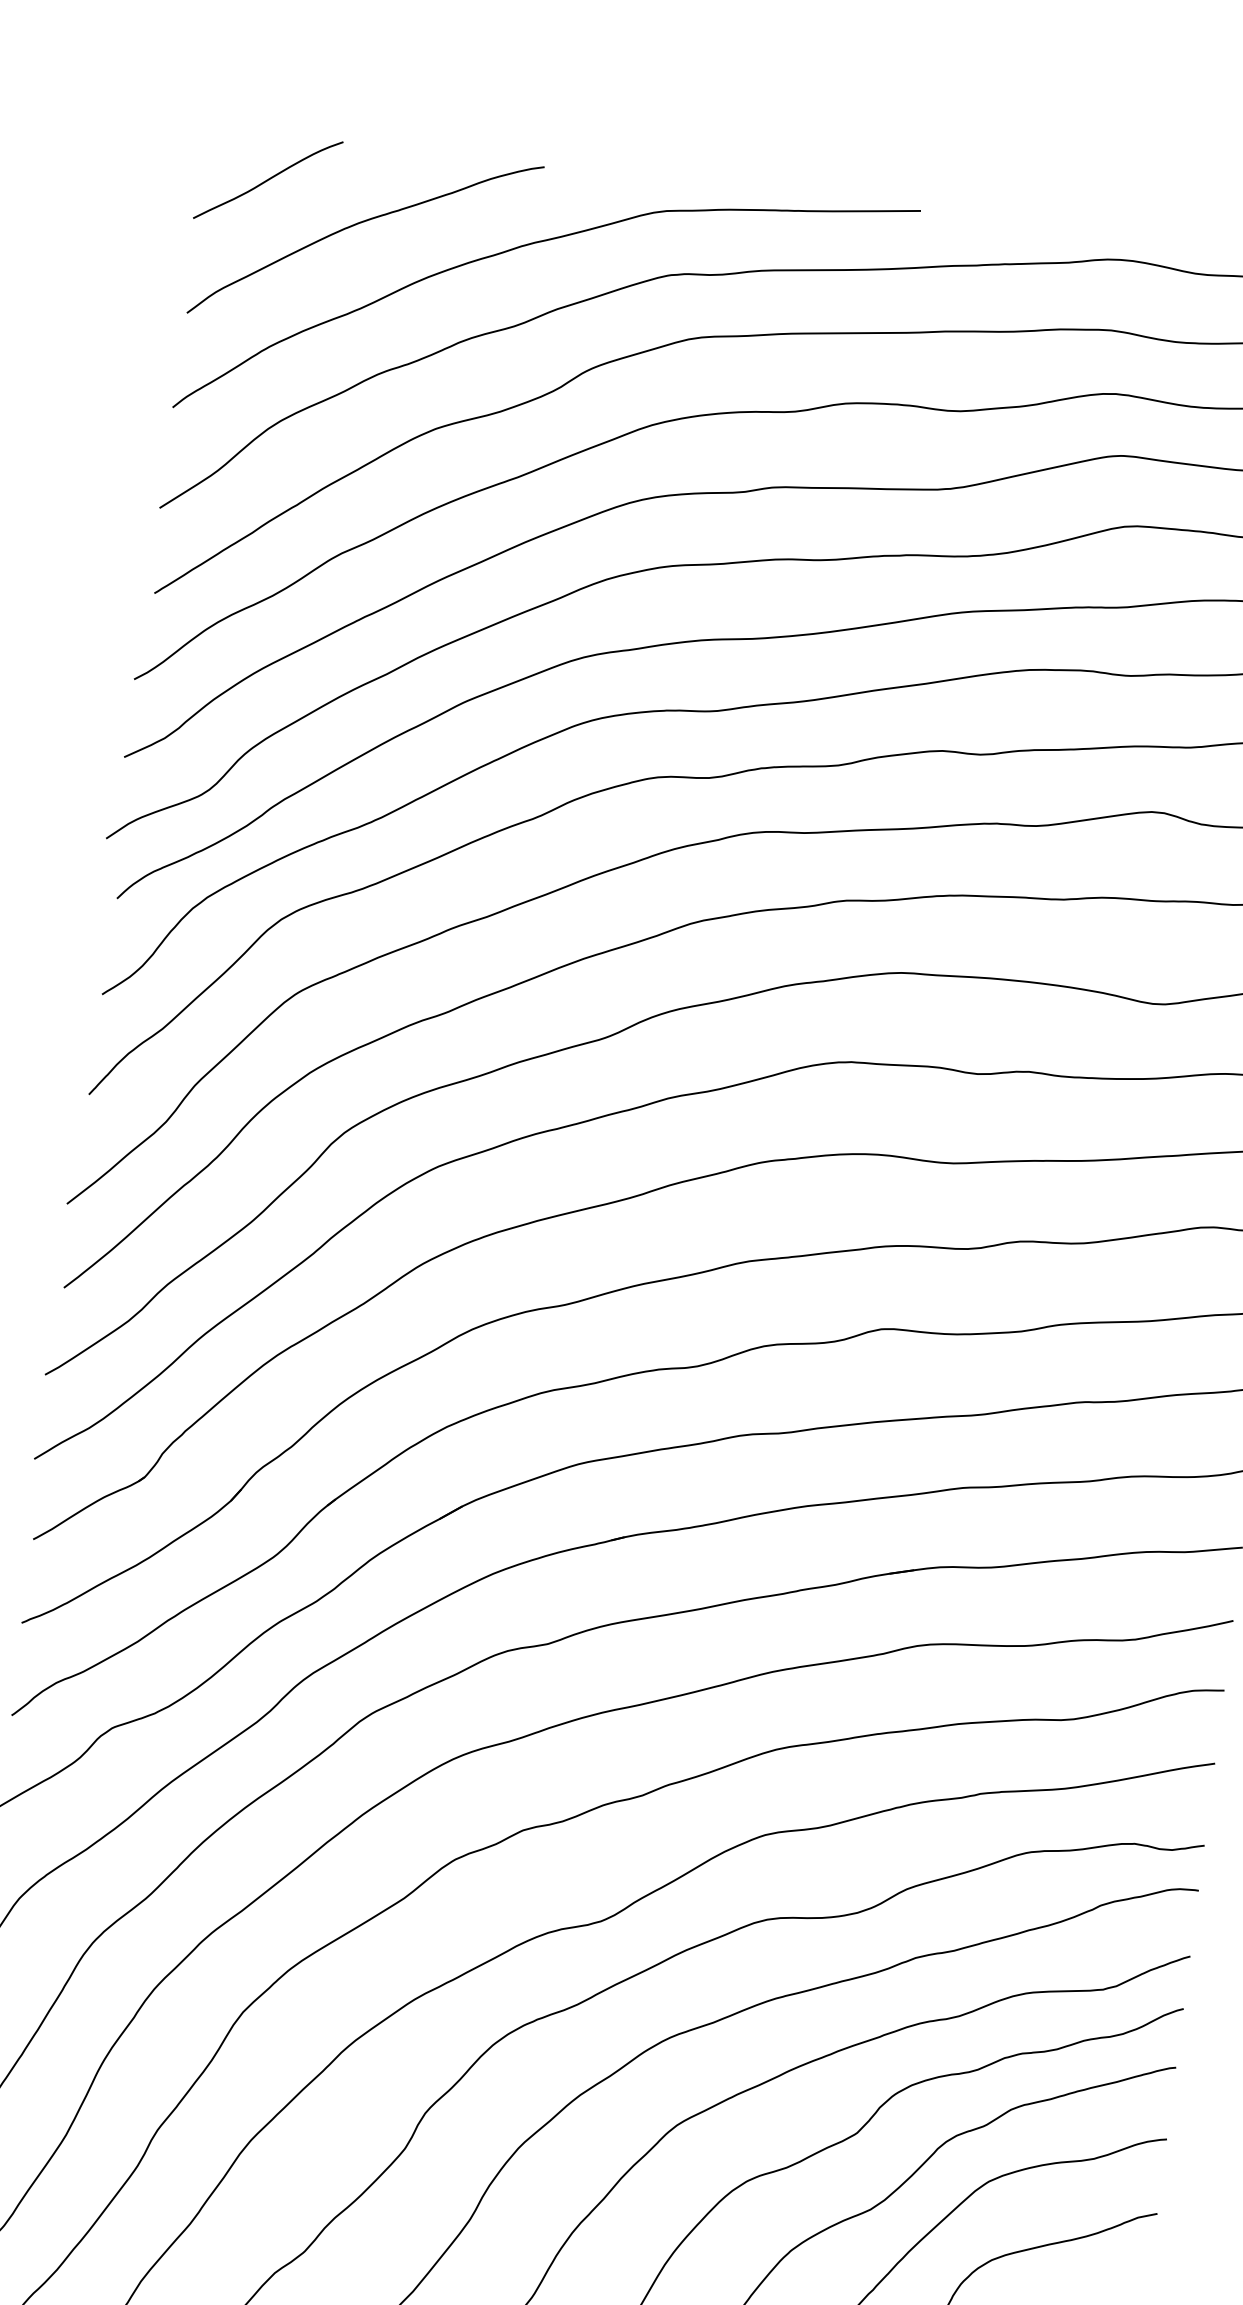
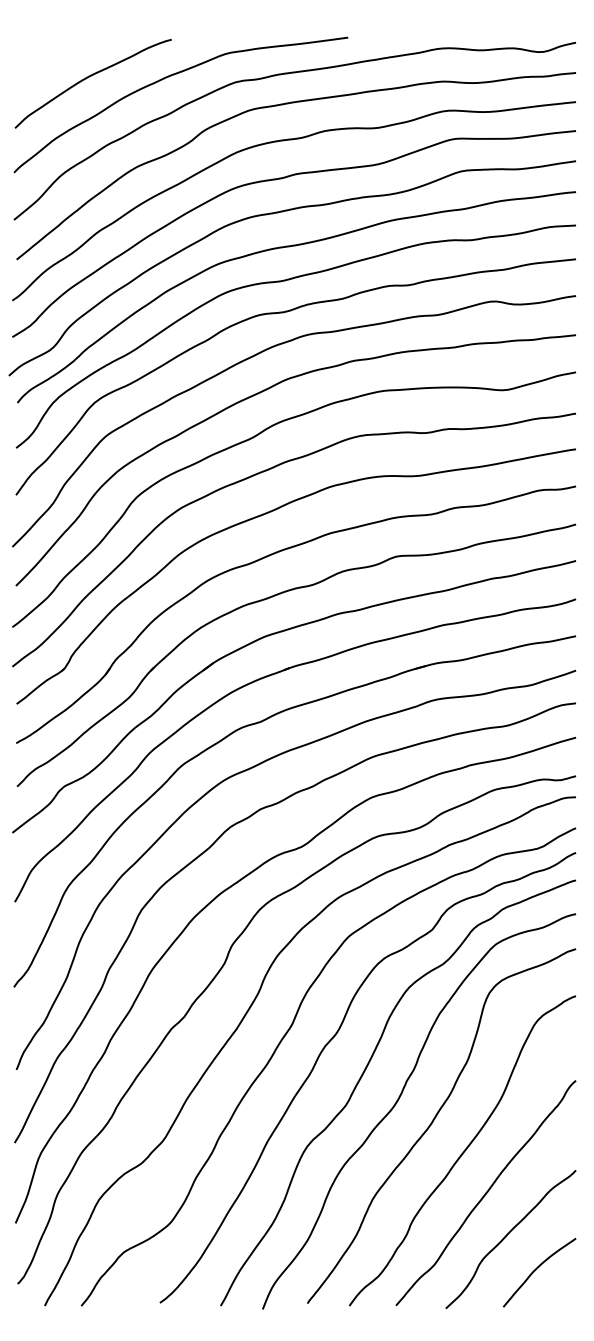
curve: (267, 178) -> (44, 61), removed

